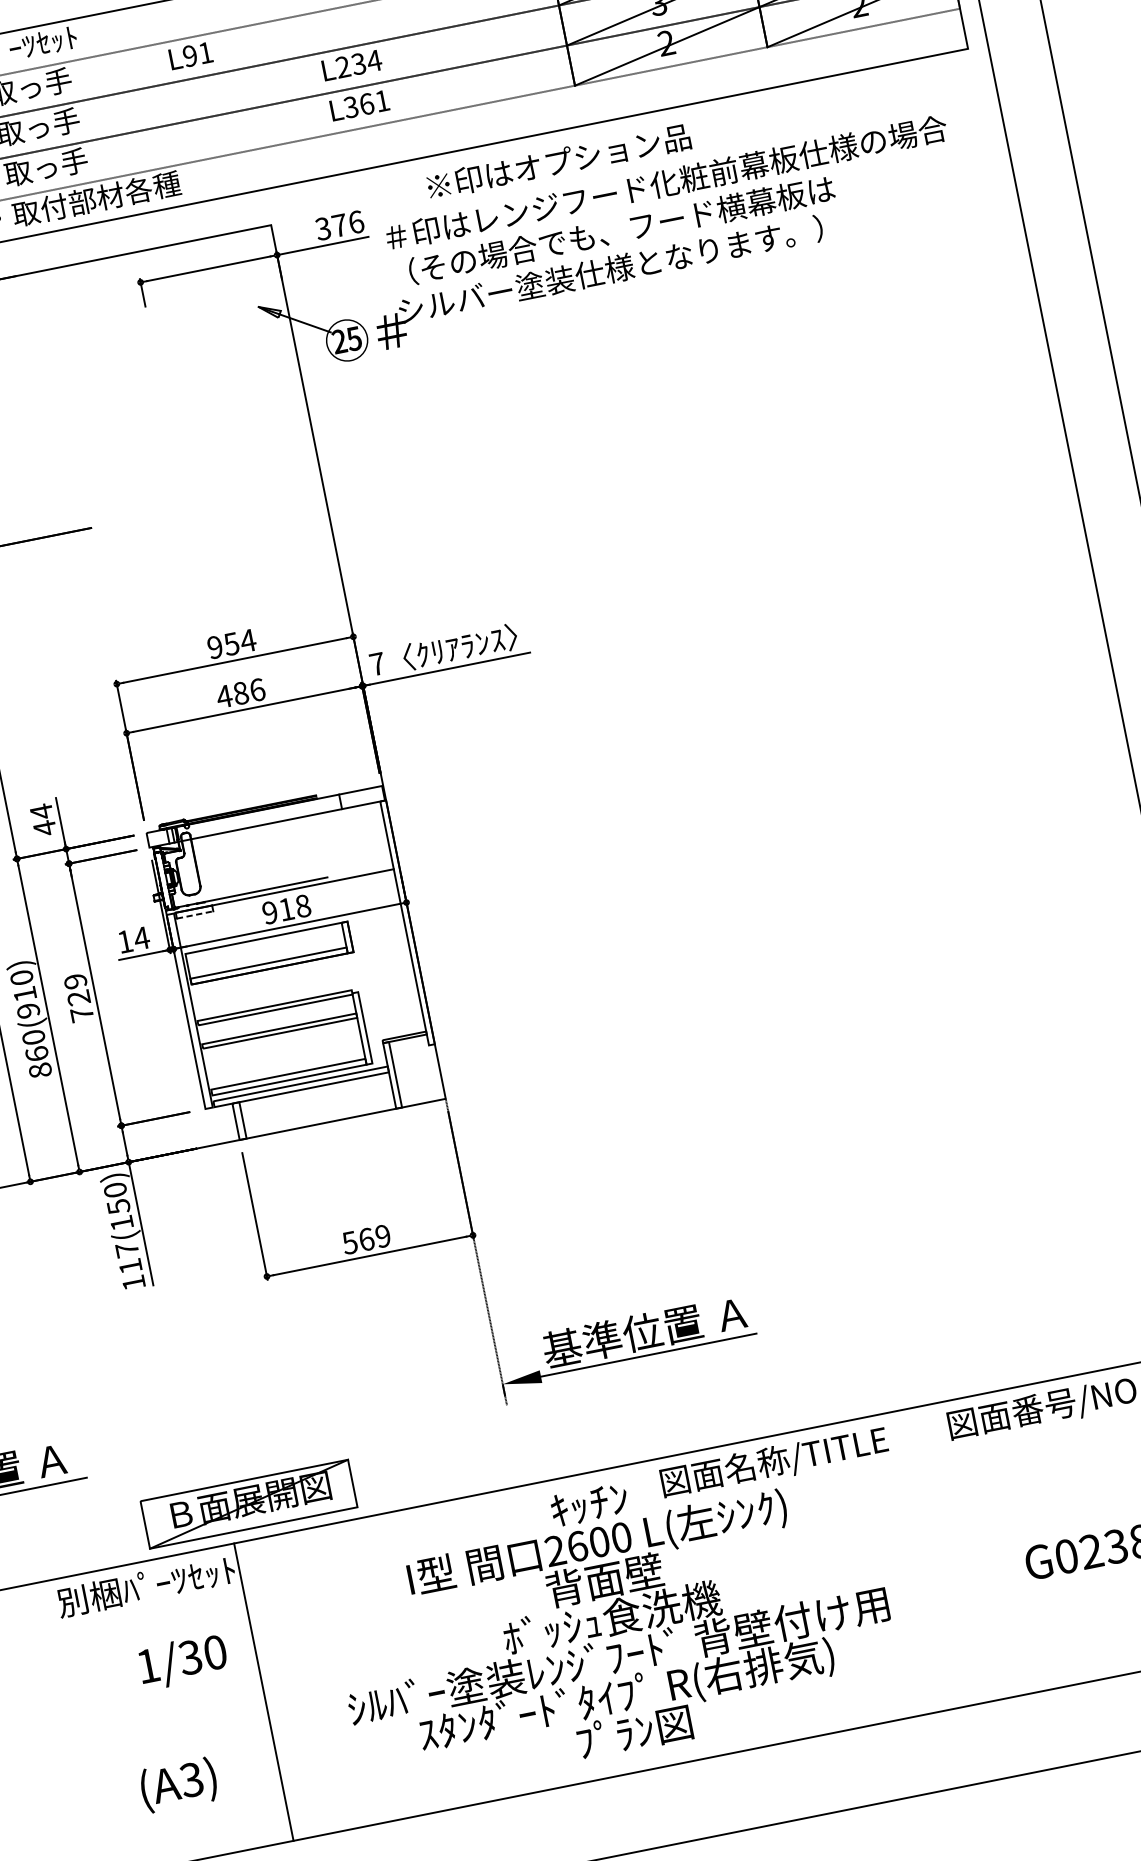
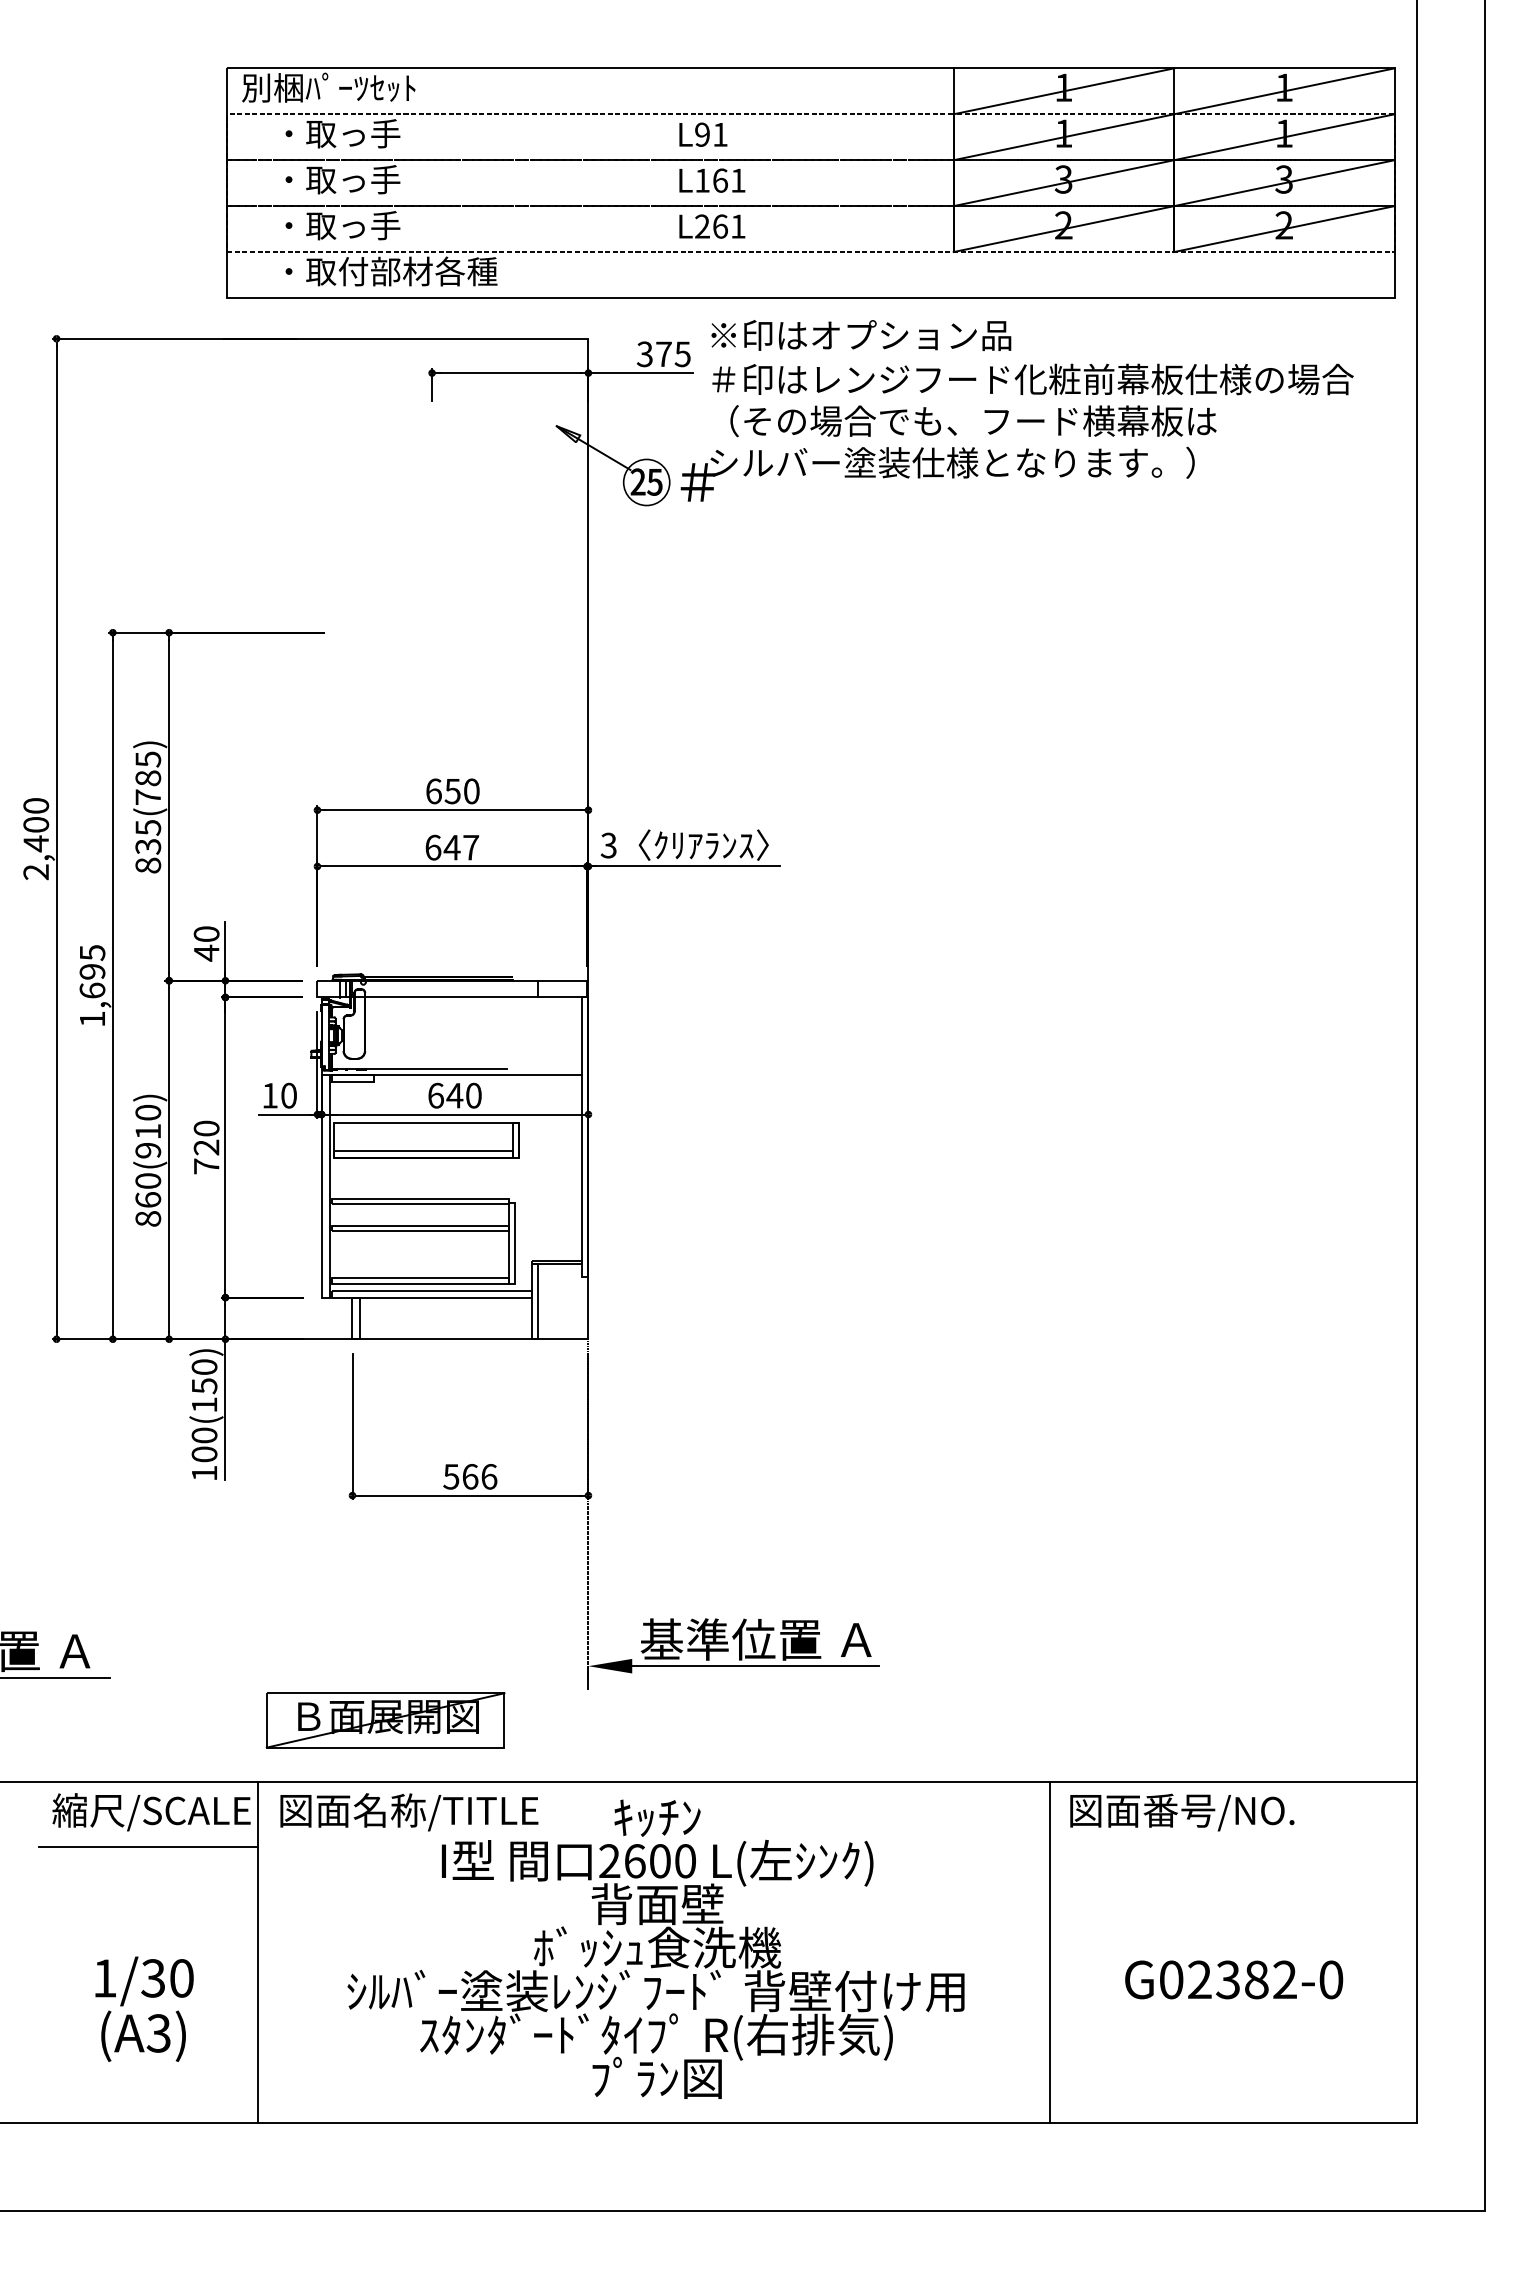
text: (191, 55) -> (703, 134), moved
text: (358, 63) -> (720, 180), L234 -> L161
text: (350, 107) -> (701, 226), L361 -> L261
text: (559, 161) -> (861, 335), moved
text: (356, 222) -> (682, 354), 376 -> 375
text: (232, 644) -> (453, 791), 954 -> 650
text: (377, 664) -> (608, 845), 7 -> 3
text: (240, 693) -> (451, 847), 486 -> 647
text: (41, 811) -> (206, 933), 44 -> 40
text: (286, 909) -> (454, 1095), 918 -> 640
line: (194, 914) -> (352, 1081), dashed -> solid
text: (141, 938) -> (288, 1095), 14 -> 10
text: (75, 981) -> (206, 1128), 729 -> 720
text: (383, 1235) -> (489, 1476), 569 -> 566
text: (128, 1257) -> (204, 1444), 117(150) -> 100(150)
text: (774, 1462) -> (409, 1812), moved
part: (248, 1504) -> (385, 1720), moved
line: (956, 1553) -> (1050, 1952), added
text: (146, 1587) -> (151, 1811), 別梱ﾊﾟｰﾂｾｯﾄ -> 縮尺/SCALE
line: (150, 1618) -> (148, 1846), added
text: (183, 1661) -> (144, 1981), moved

